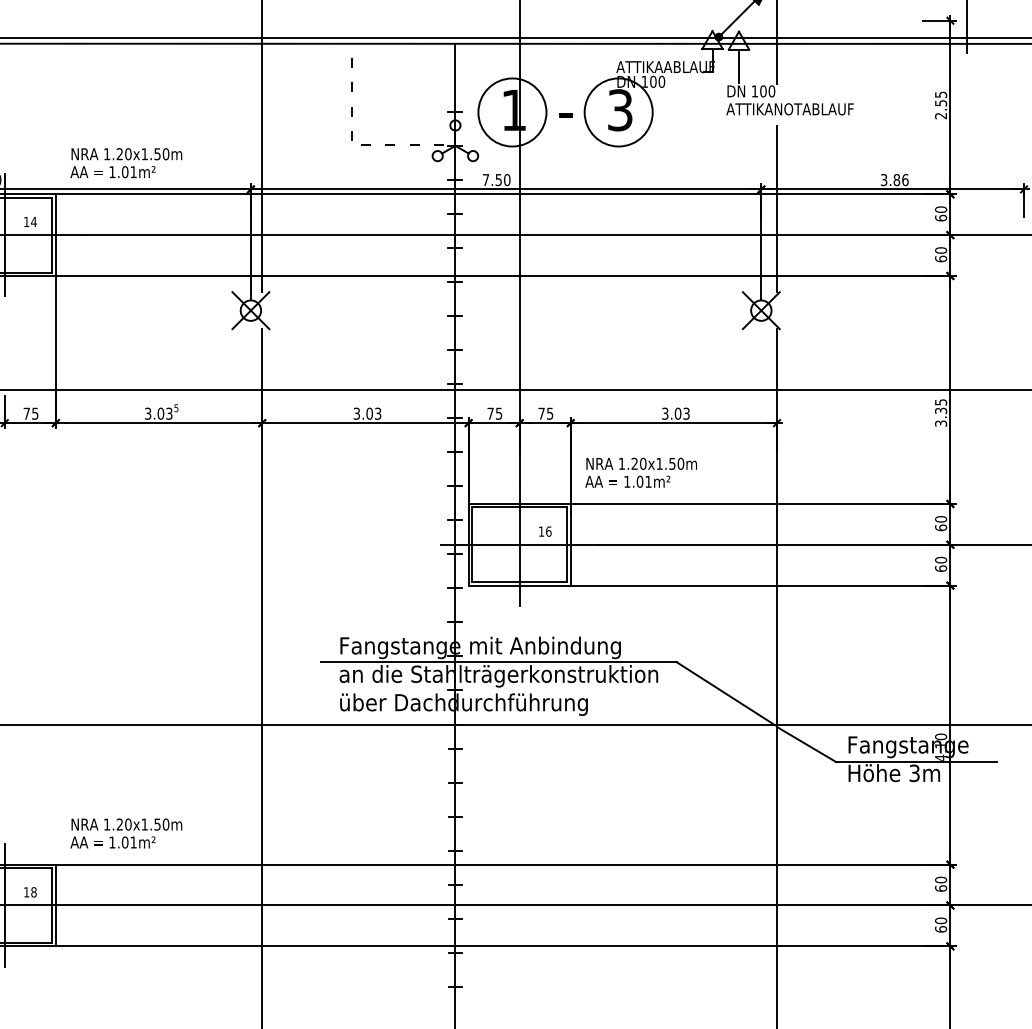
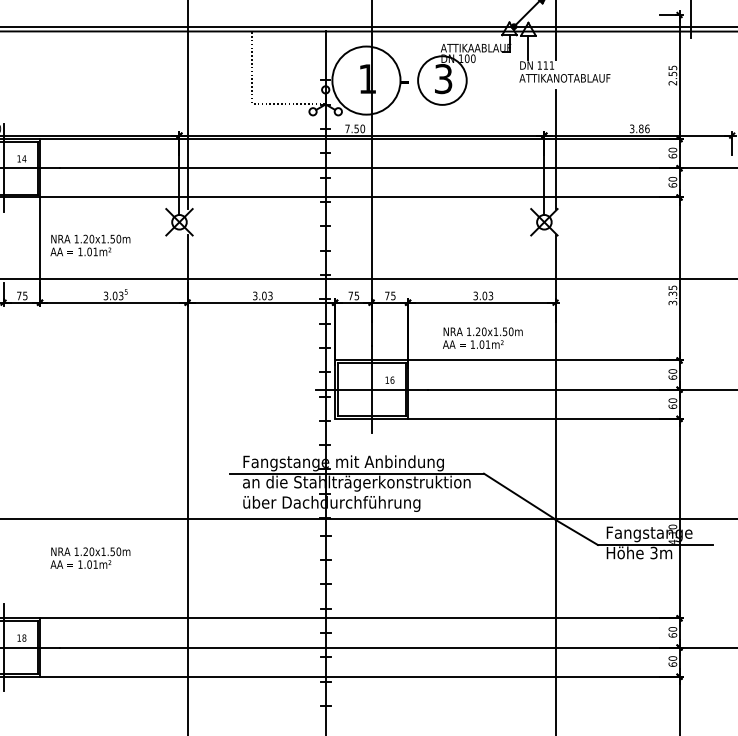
text: (767, 91) -> (548, 65), 100 -> 111
circle: (512, 112) -> (366, 80), size x1.4
text: (126, 163) -> (90, 245), moved
text: (640, 472) -> (482, 337), moved
text: (126, 833) -> (90, 558), moved

